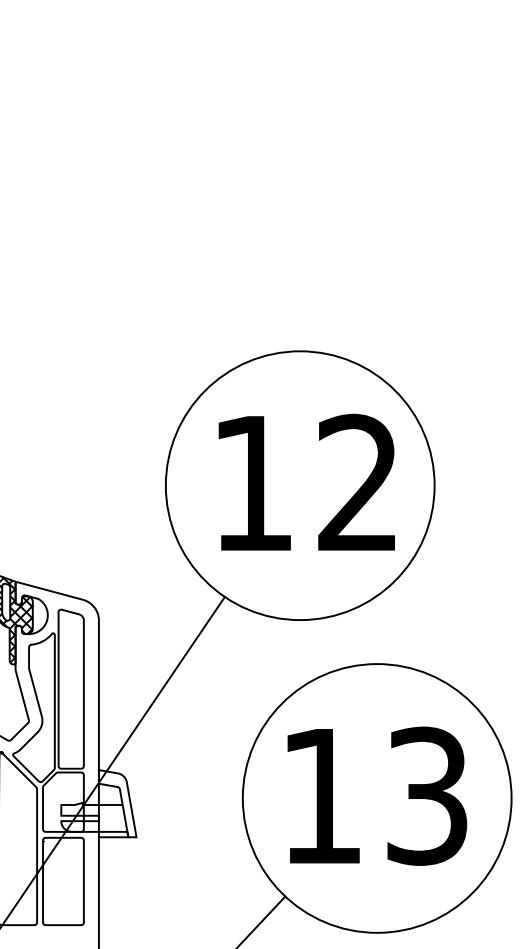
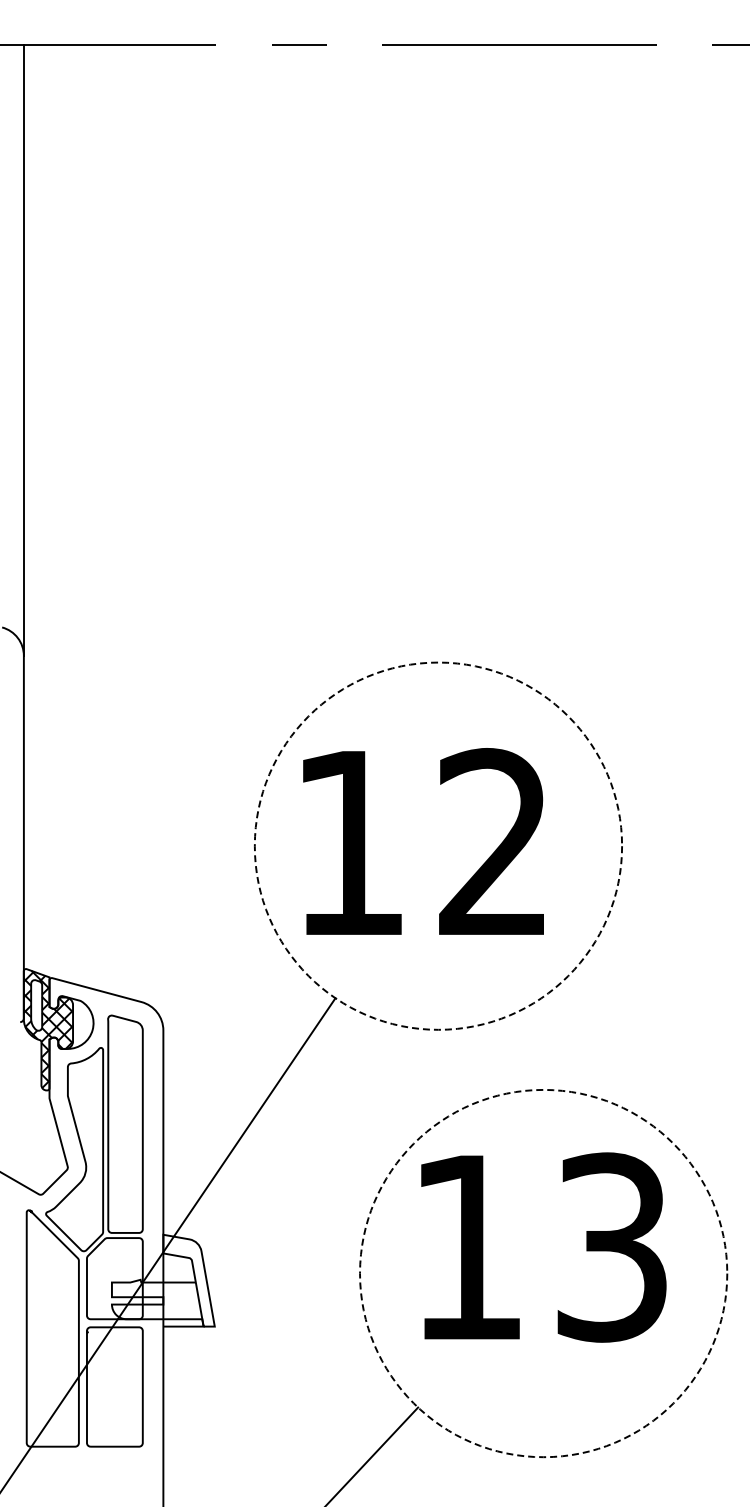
text: (306, 482) -> (423, 841), moved
circle: (300, 485) -> (438, 845), solid -> dashed
text: (377, 796) -> (543, 1247), moved
circle: (377, 798) -> (543, 1273), solid -> dashed

